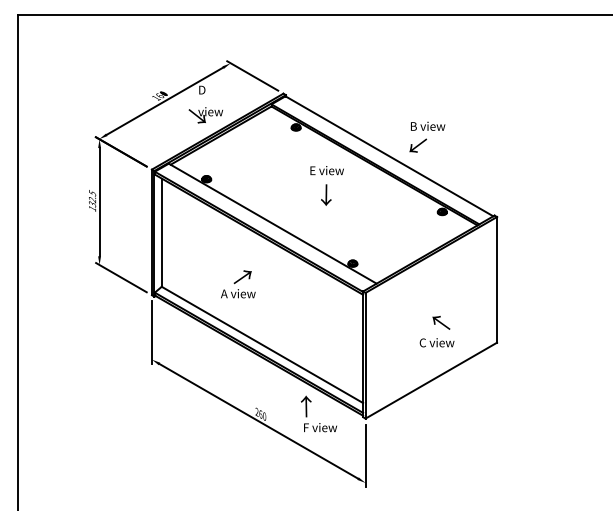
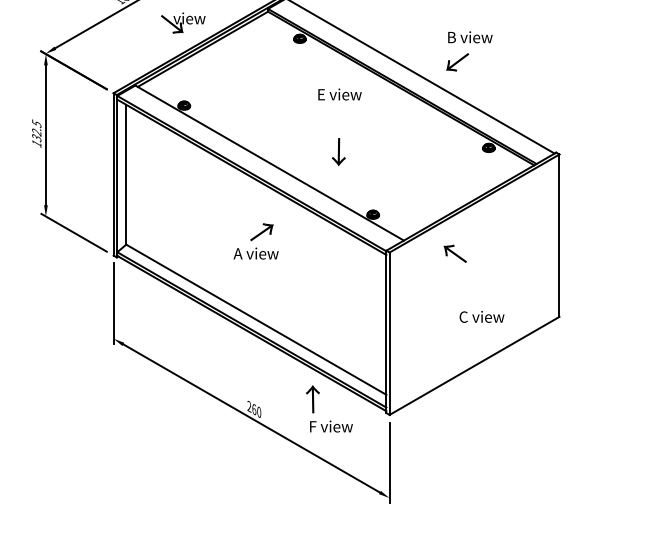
text: (326, 194) -> (339, 151), moved
text: (238, 284) -> (256, 241), moved
text: (441, 322) -> (455, 253), moved

